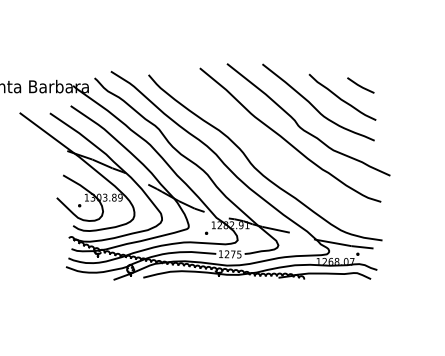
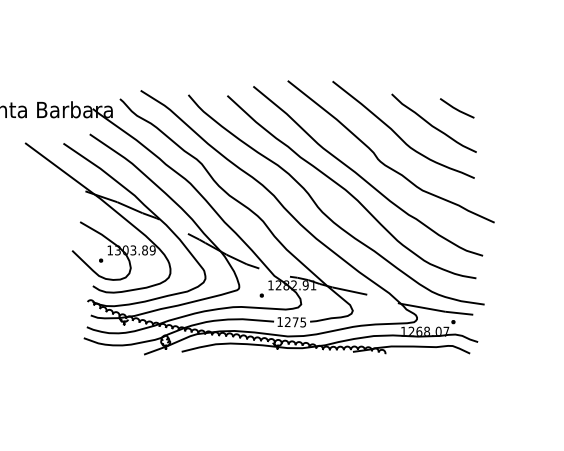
curve: (274, 150) -> (347, 190), added

